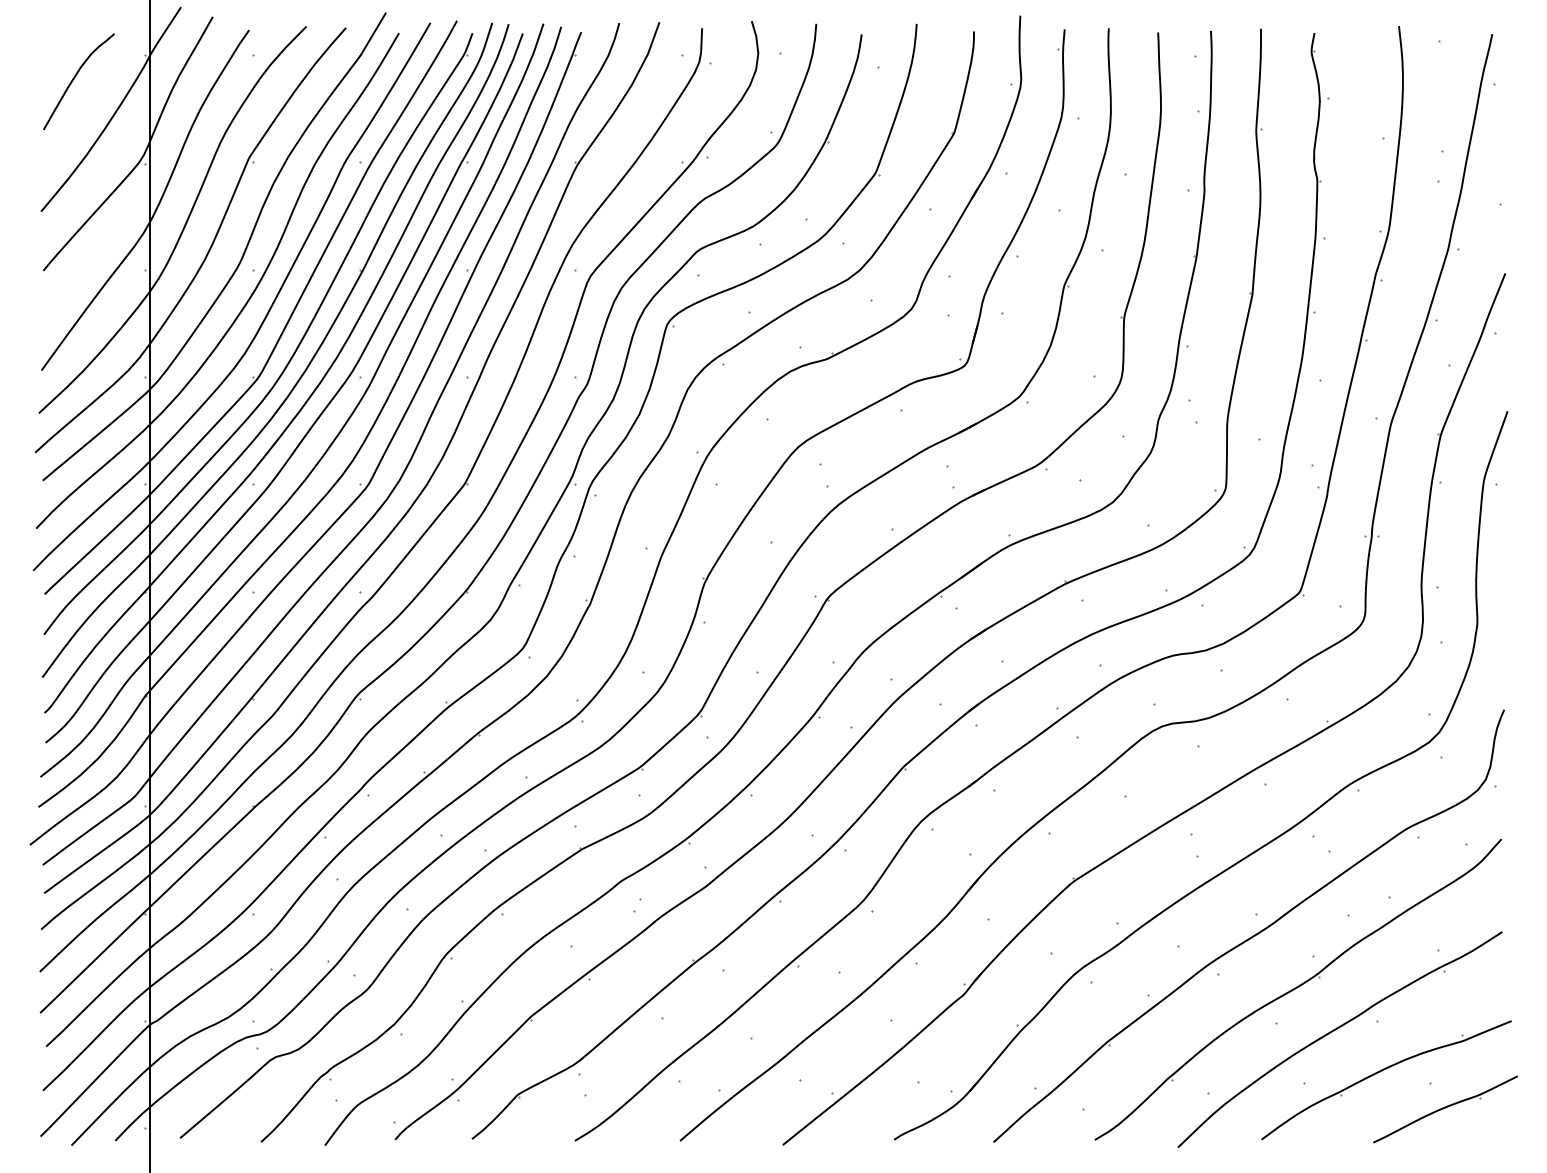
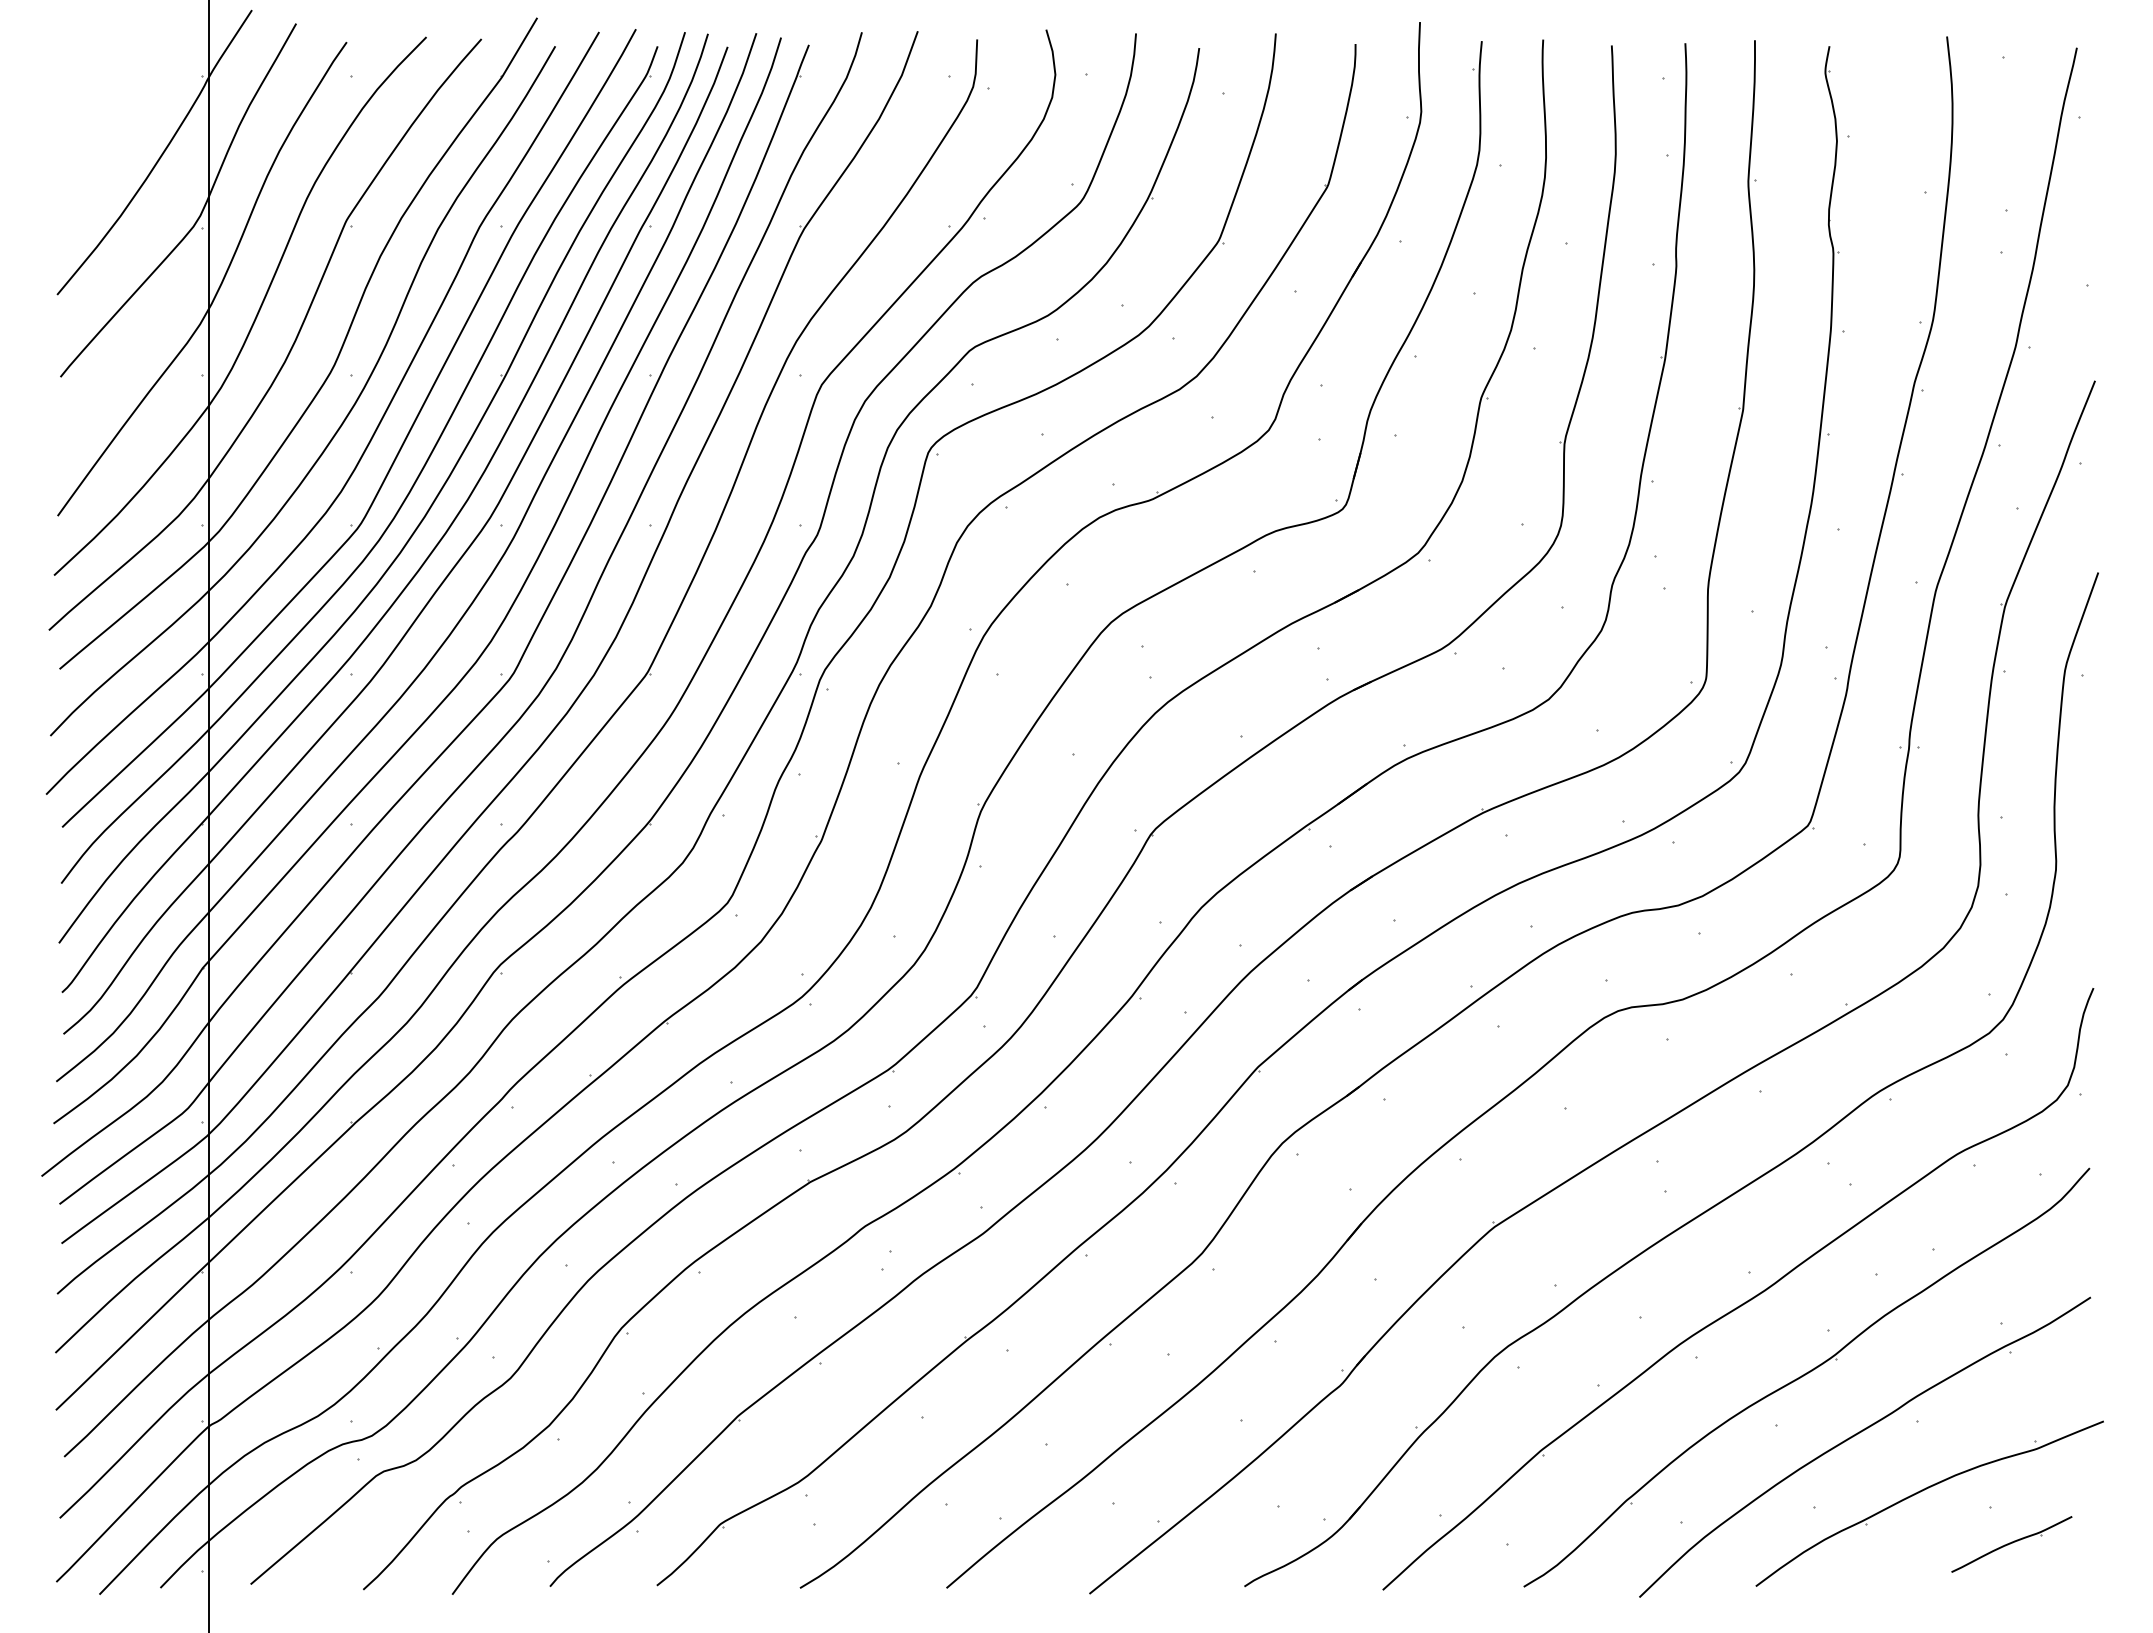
curve: (74, 79) -> (103, 110), removed
part: (1445, 1109) -> (2011, 1544), size x0.6

